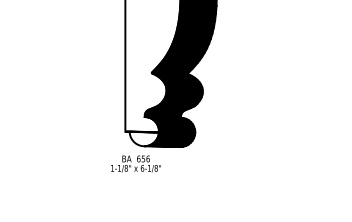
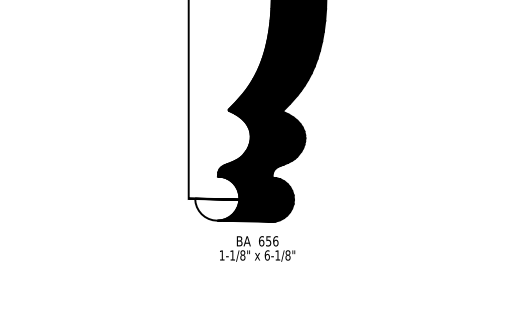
text: (135, 163) -> (256, 248), moved

